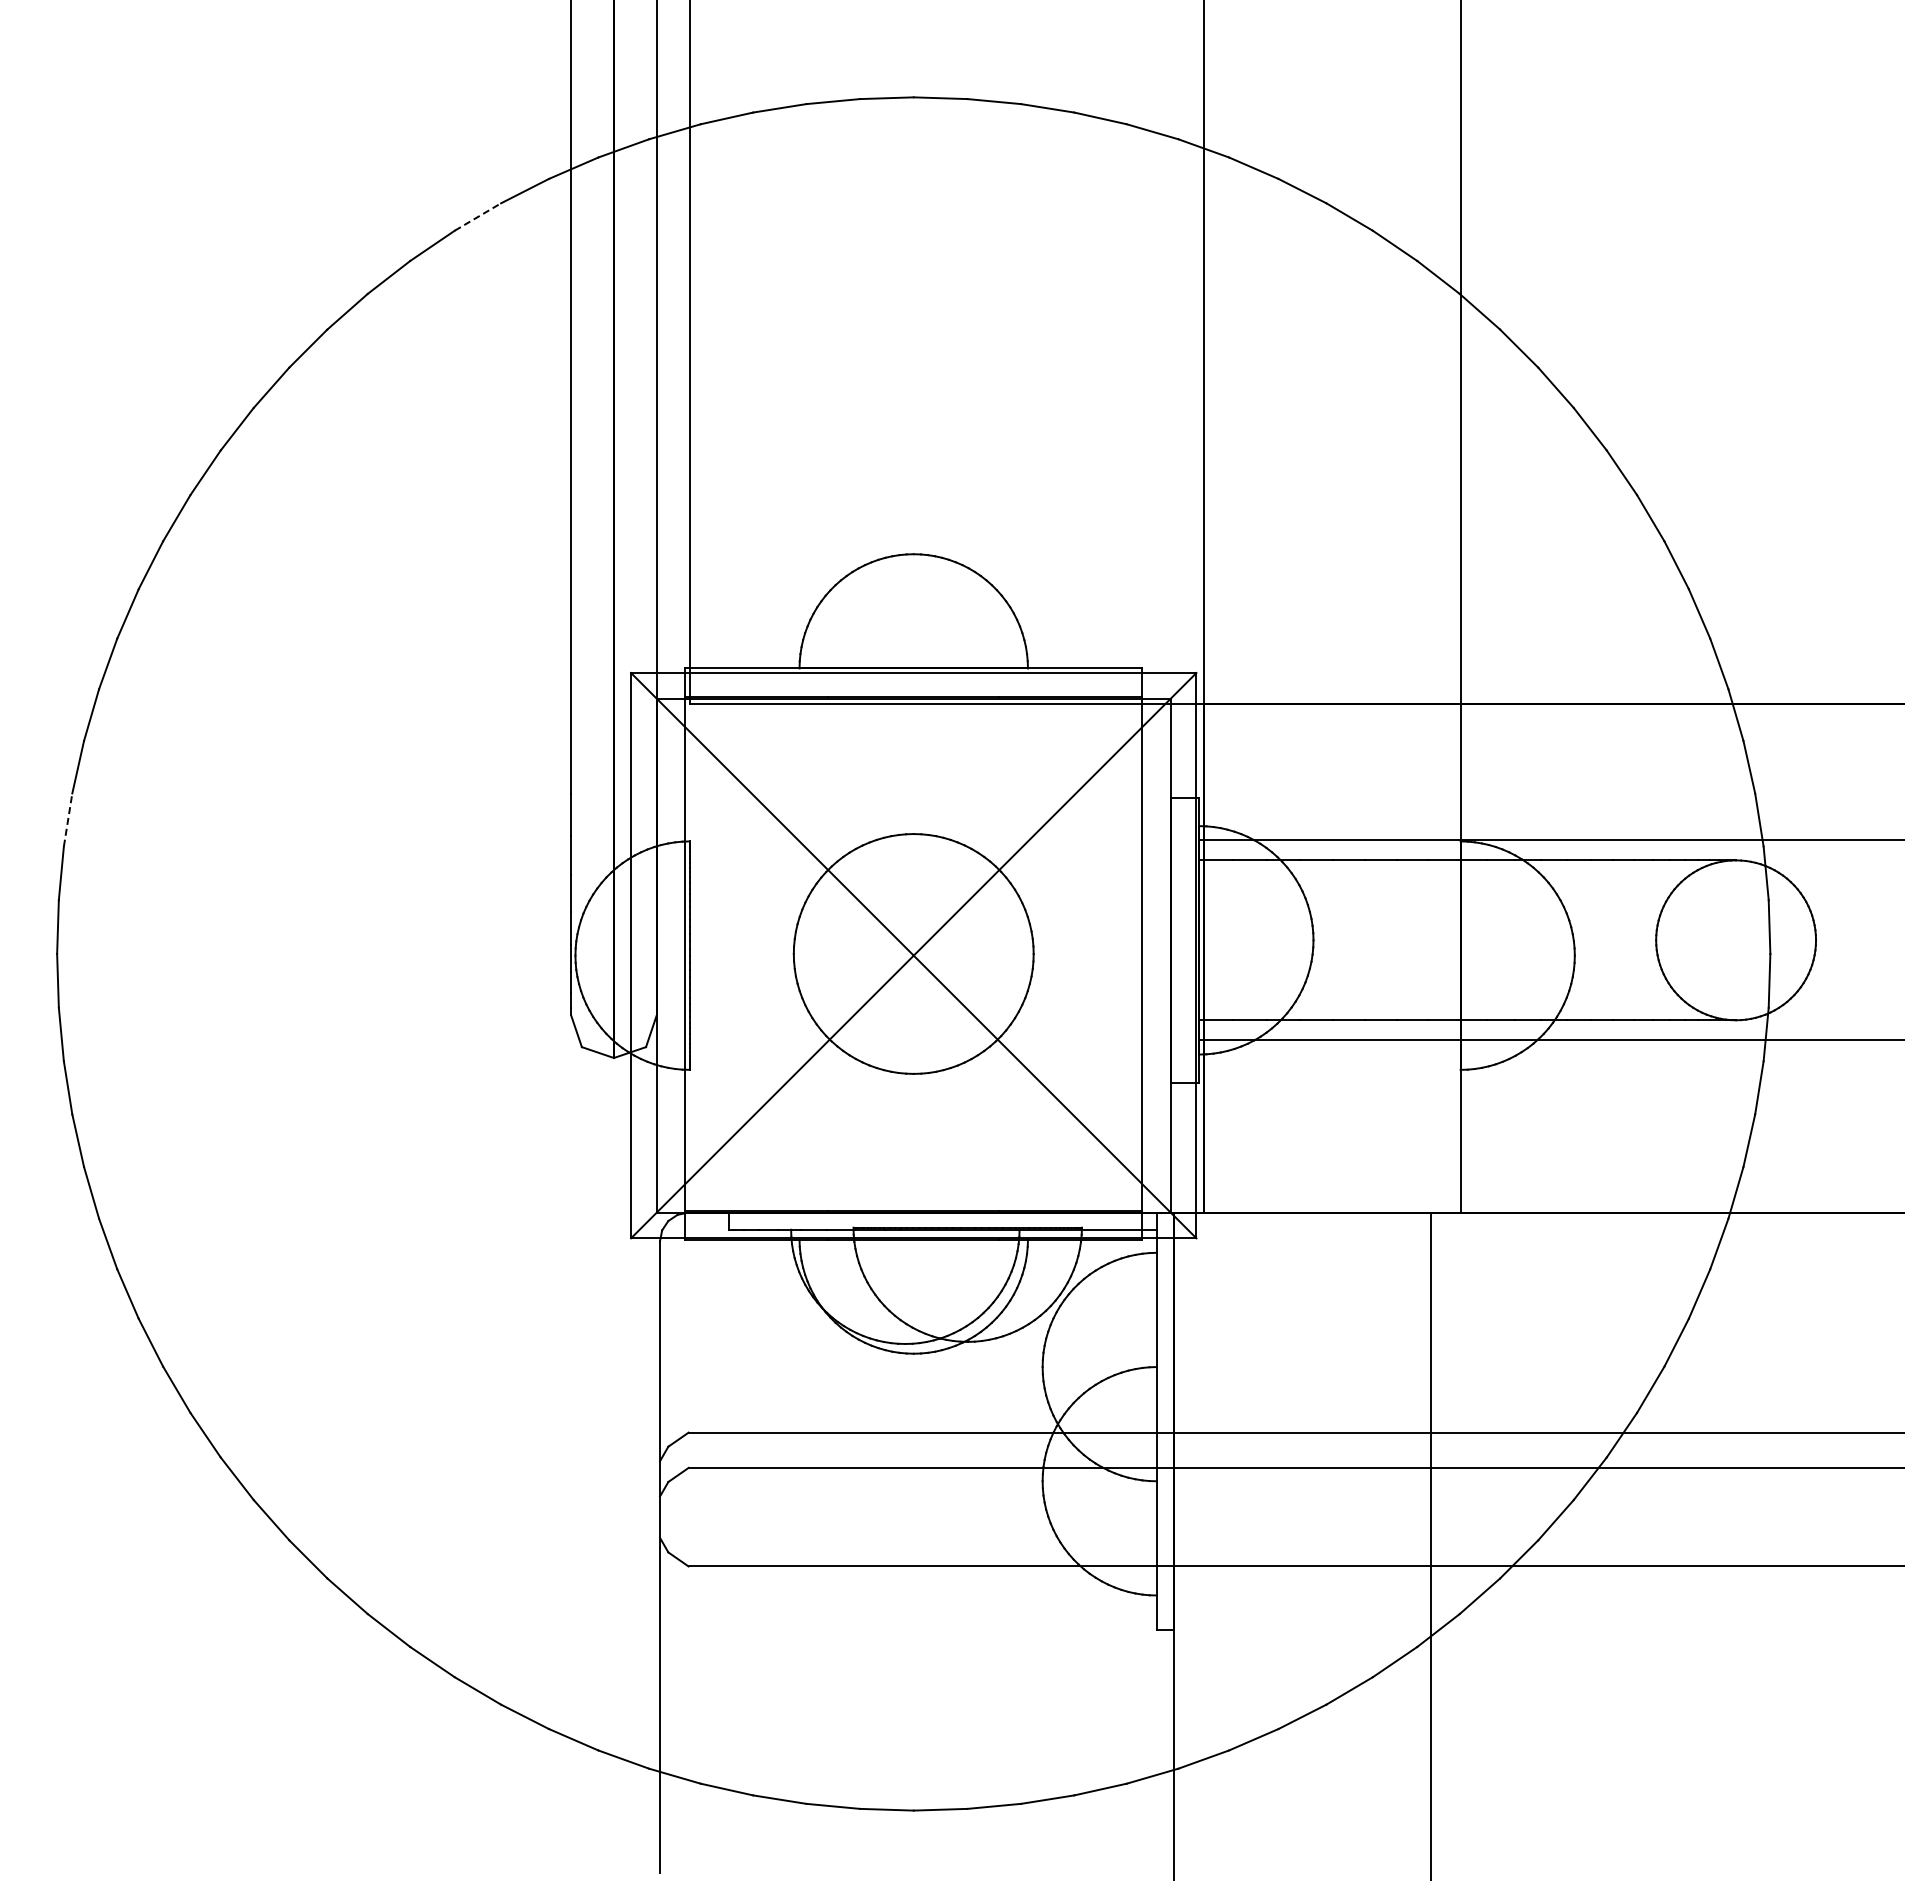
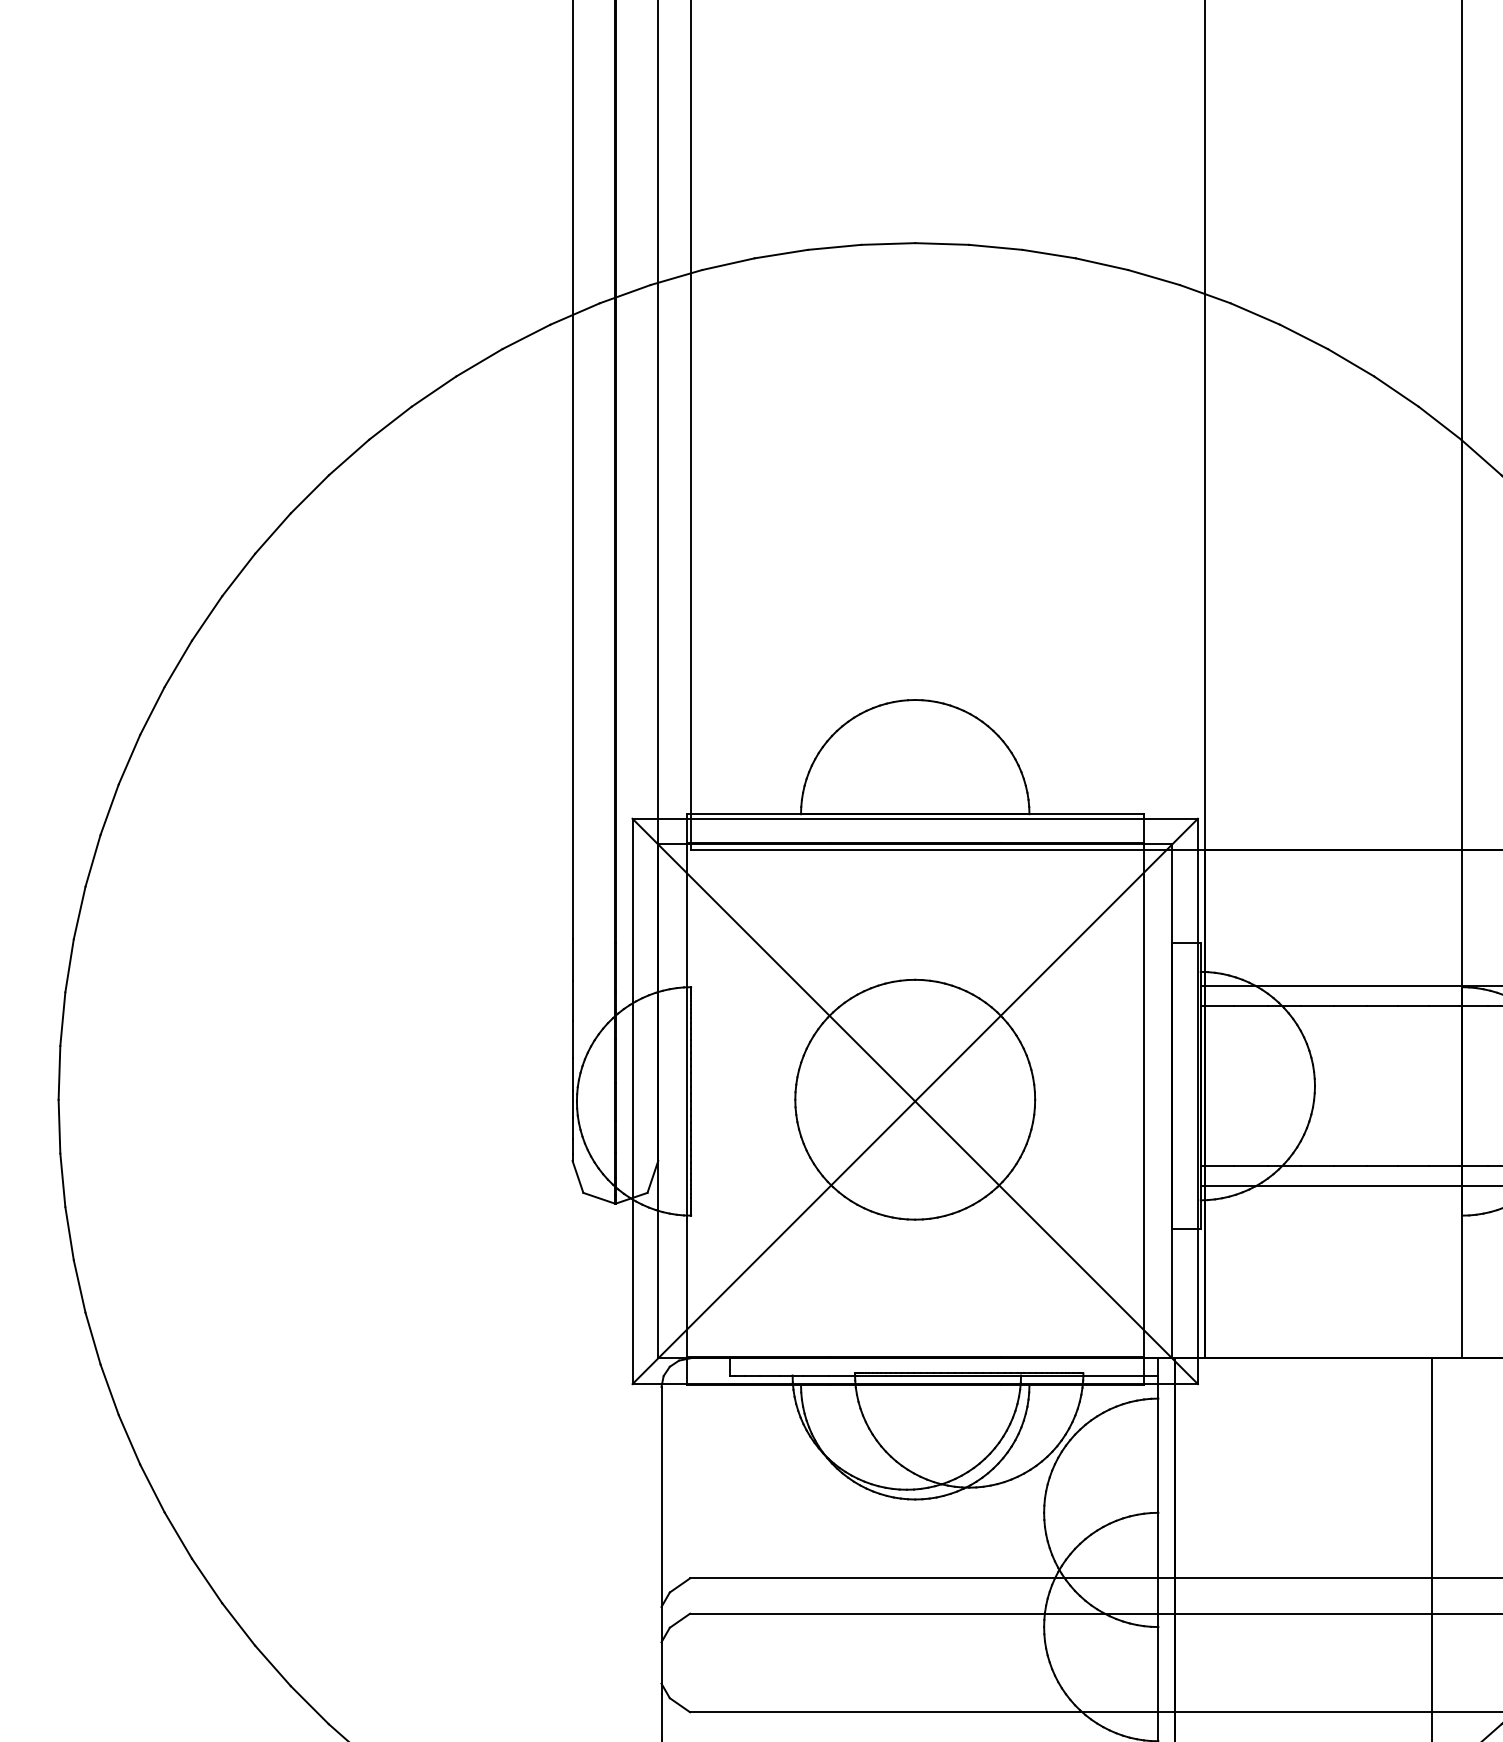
line: (477, 217) -> (478, 363), dashed -> solid
line: (68, 820) -> (69, 966), dashed -> solid

